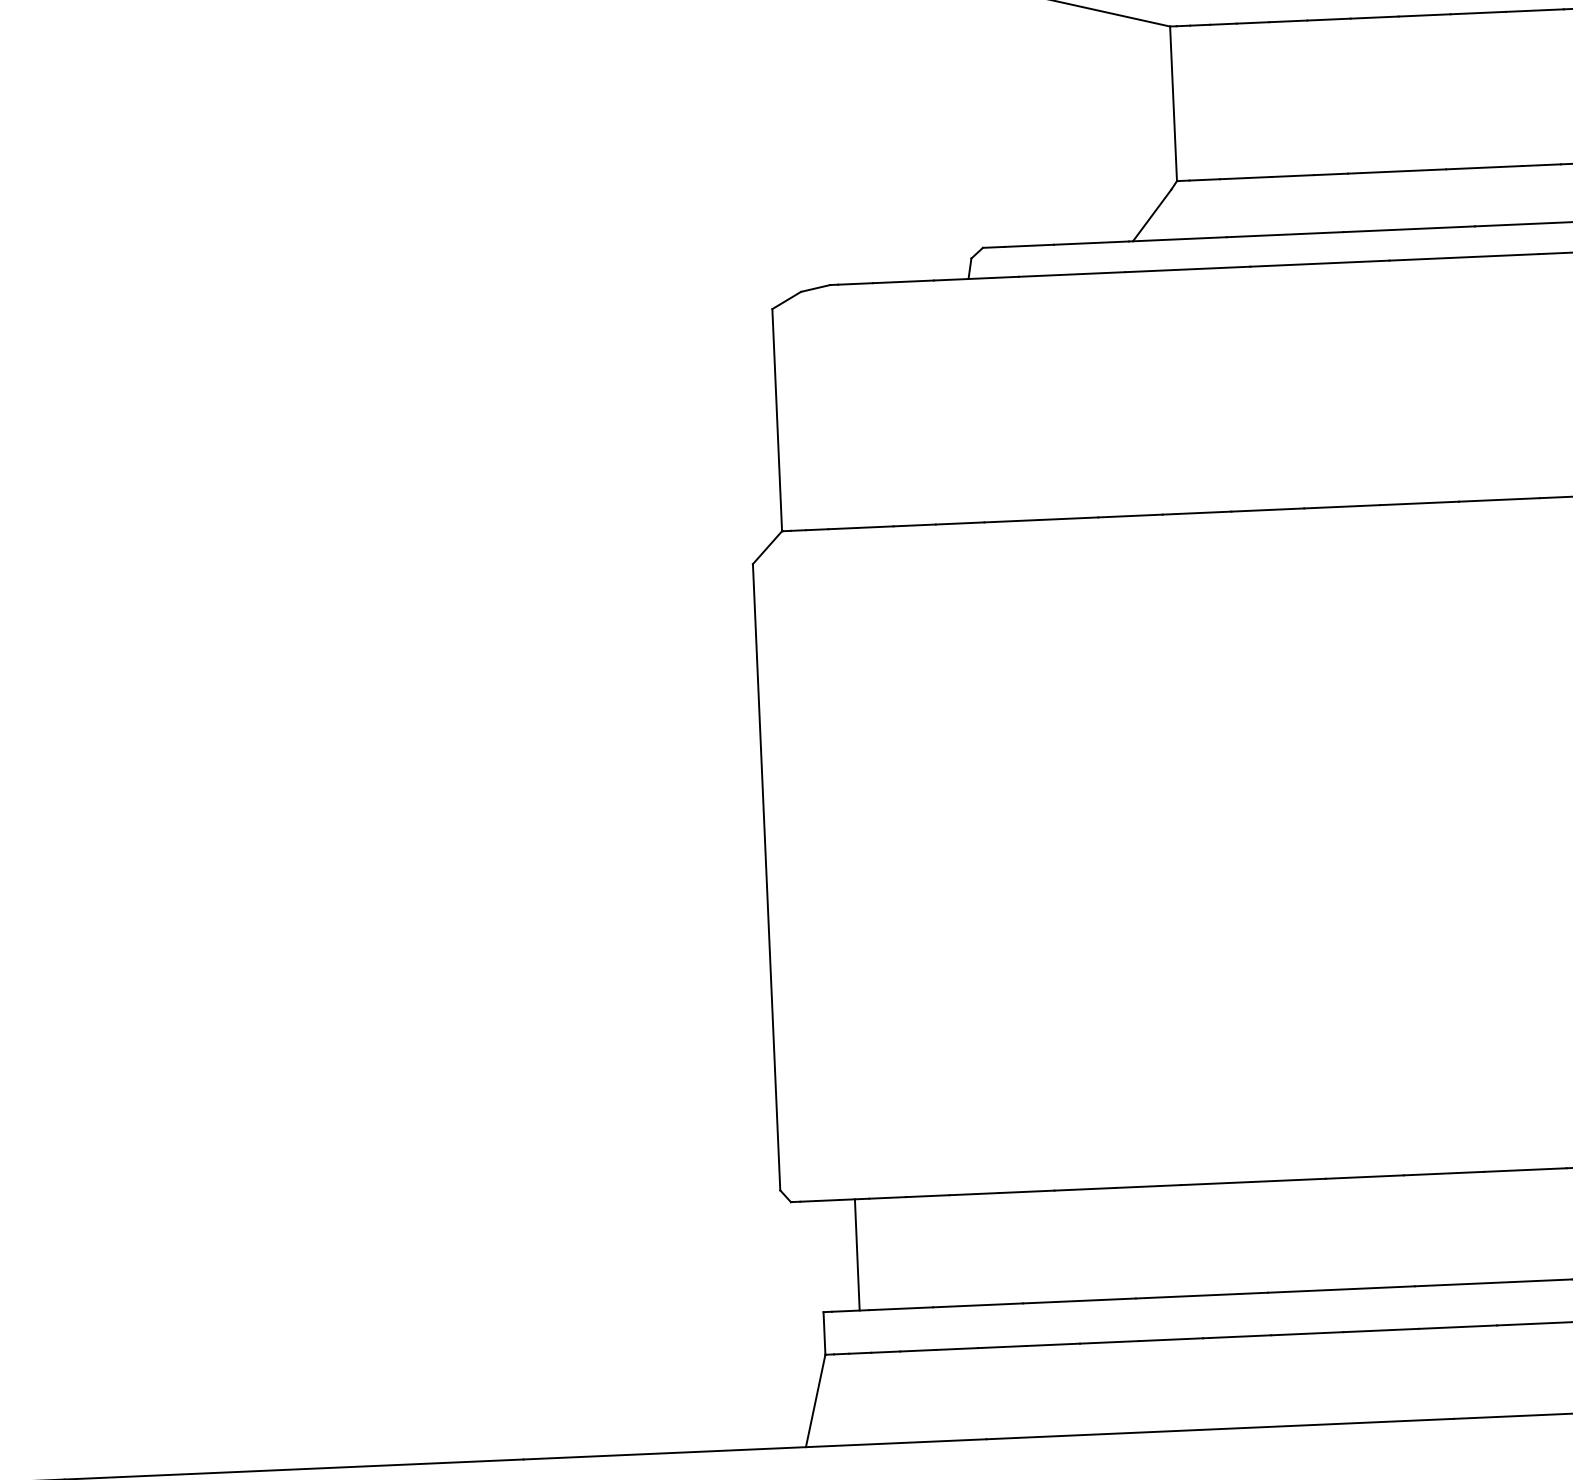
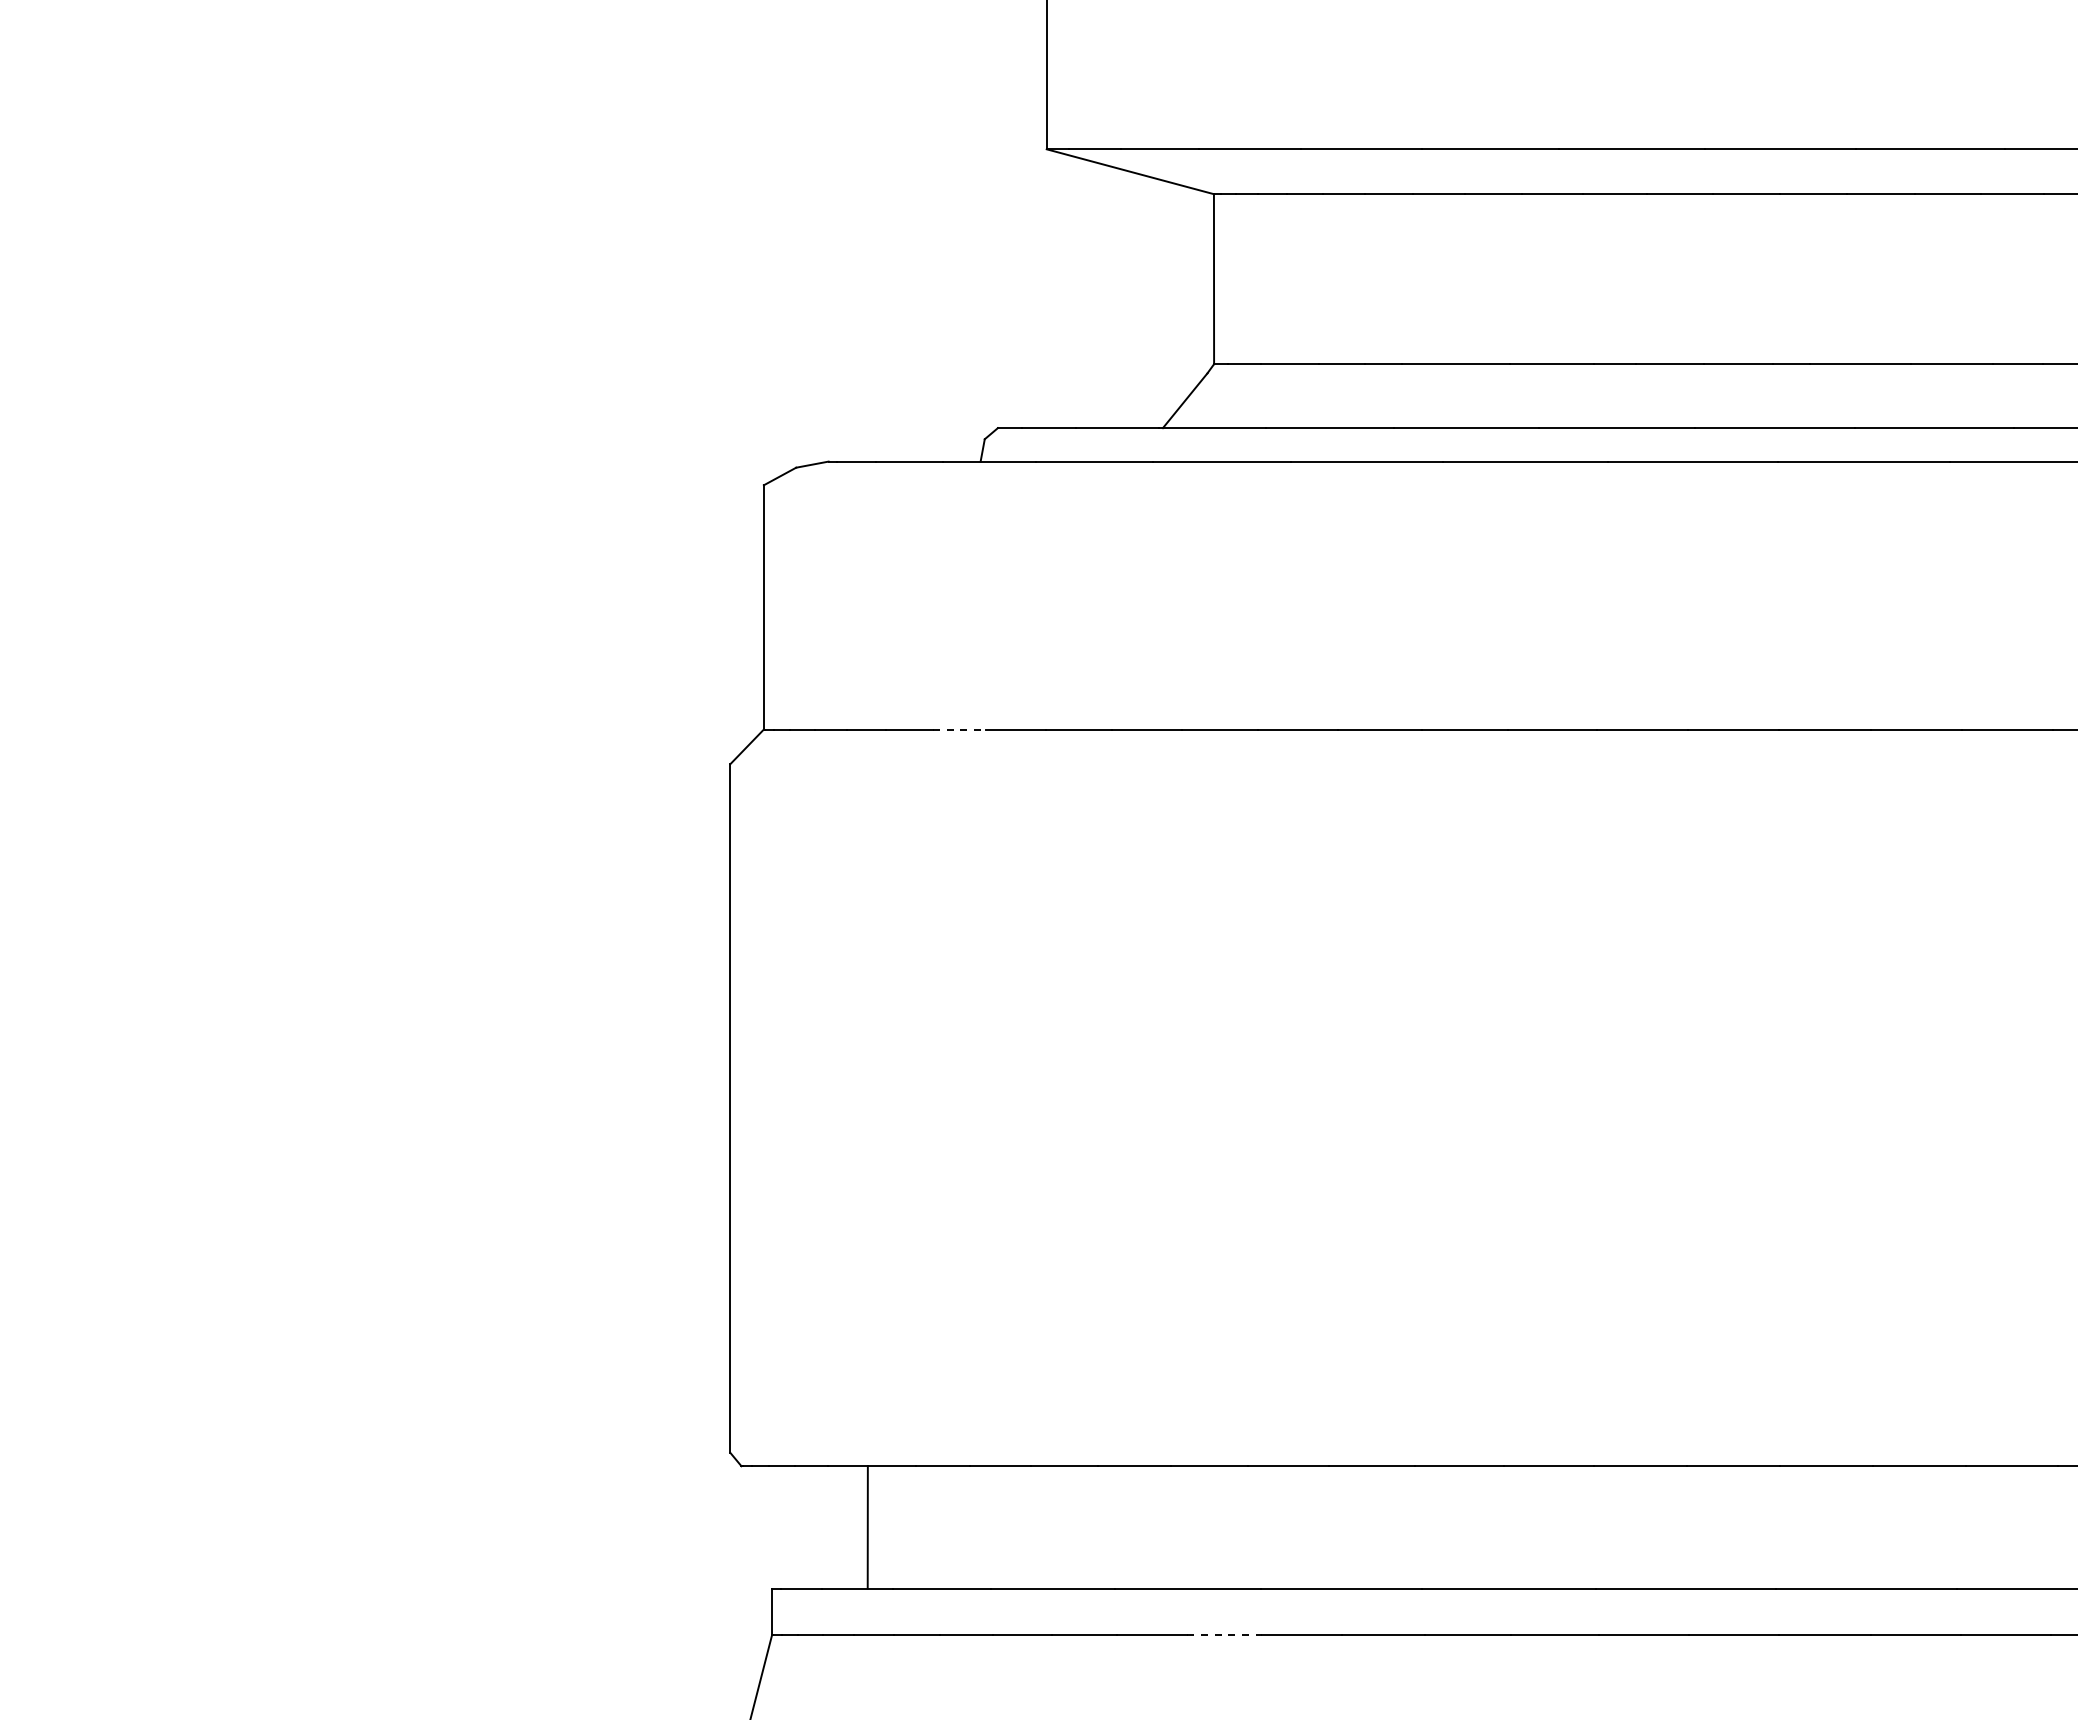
line: (959, 523) -> (959, 729), solid -> dashed
line: (857, 1255) -> (867, 1527), moved
line: (1236, 1336) -> (1224, 1635), solid -> dashed

